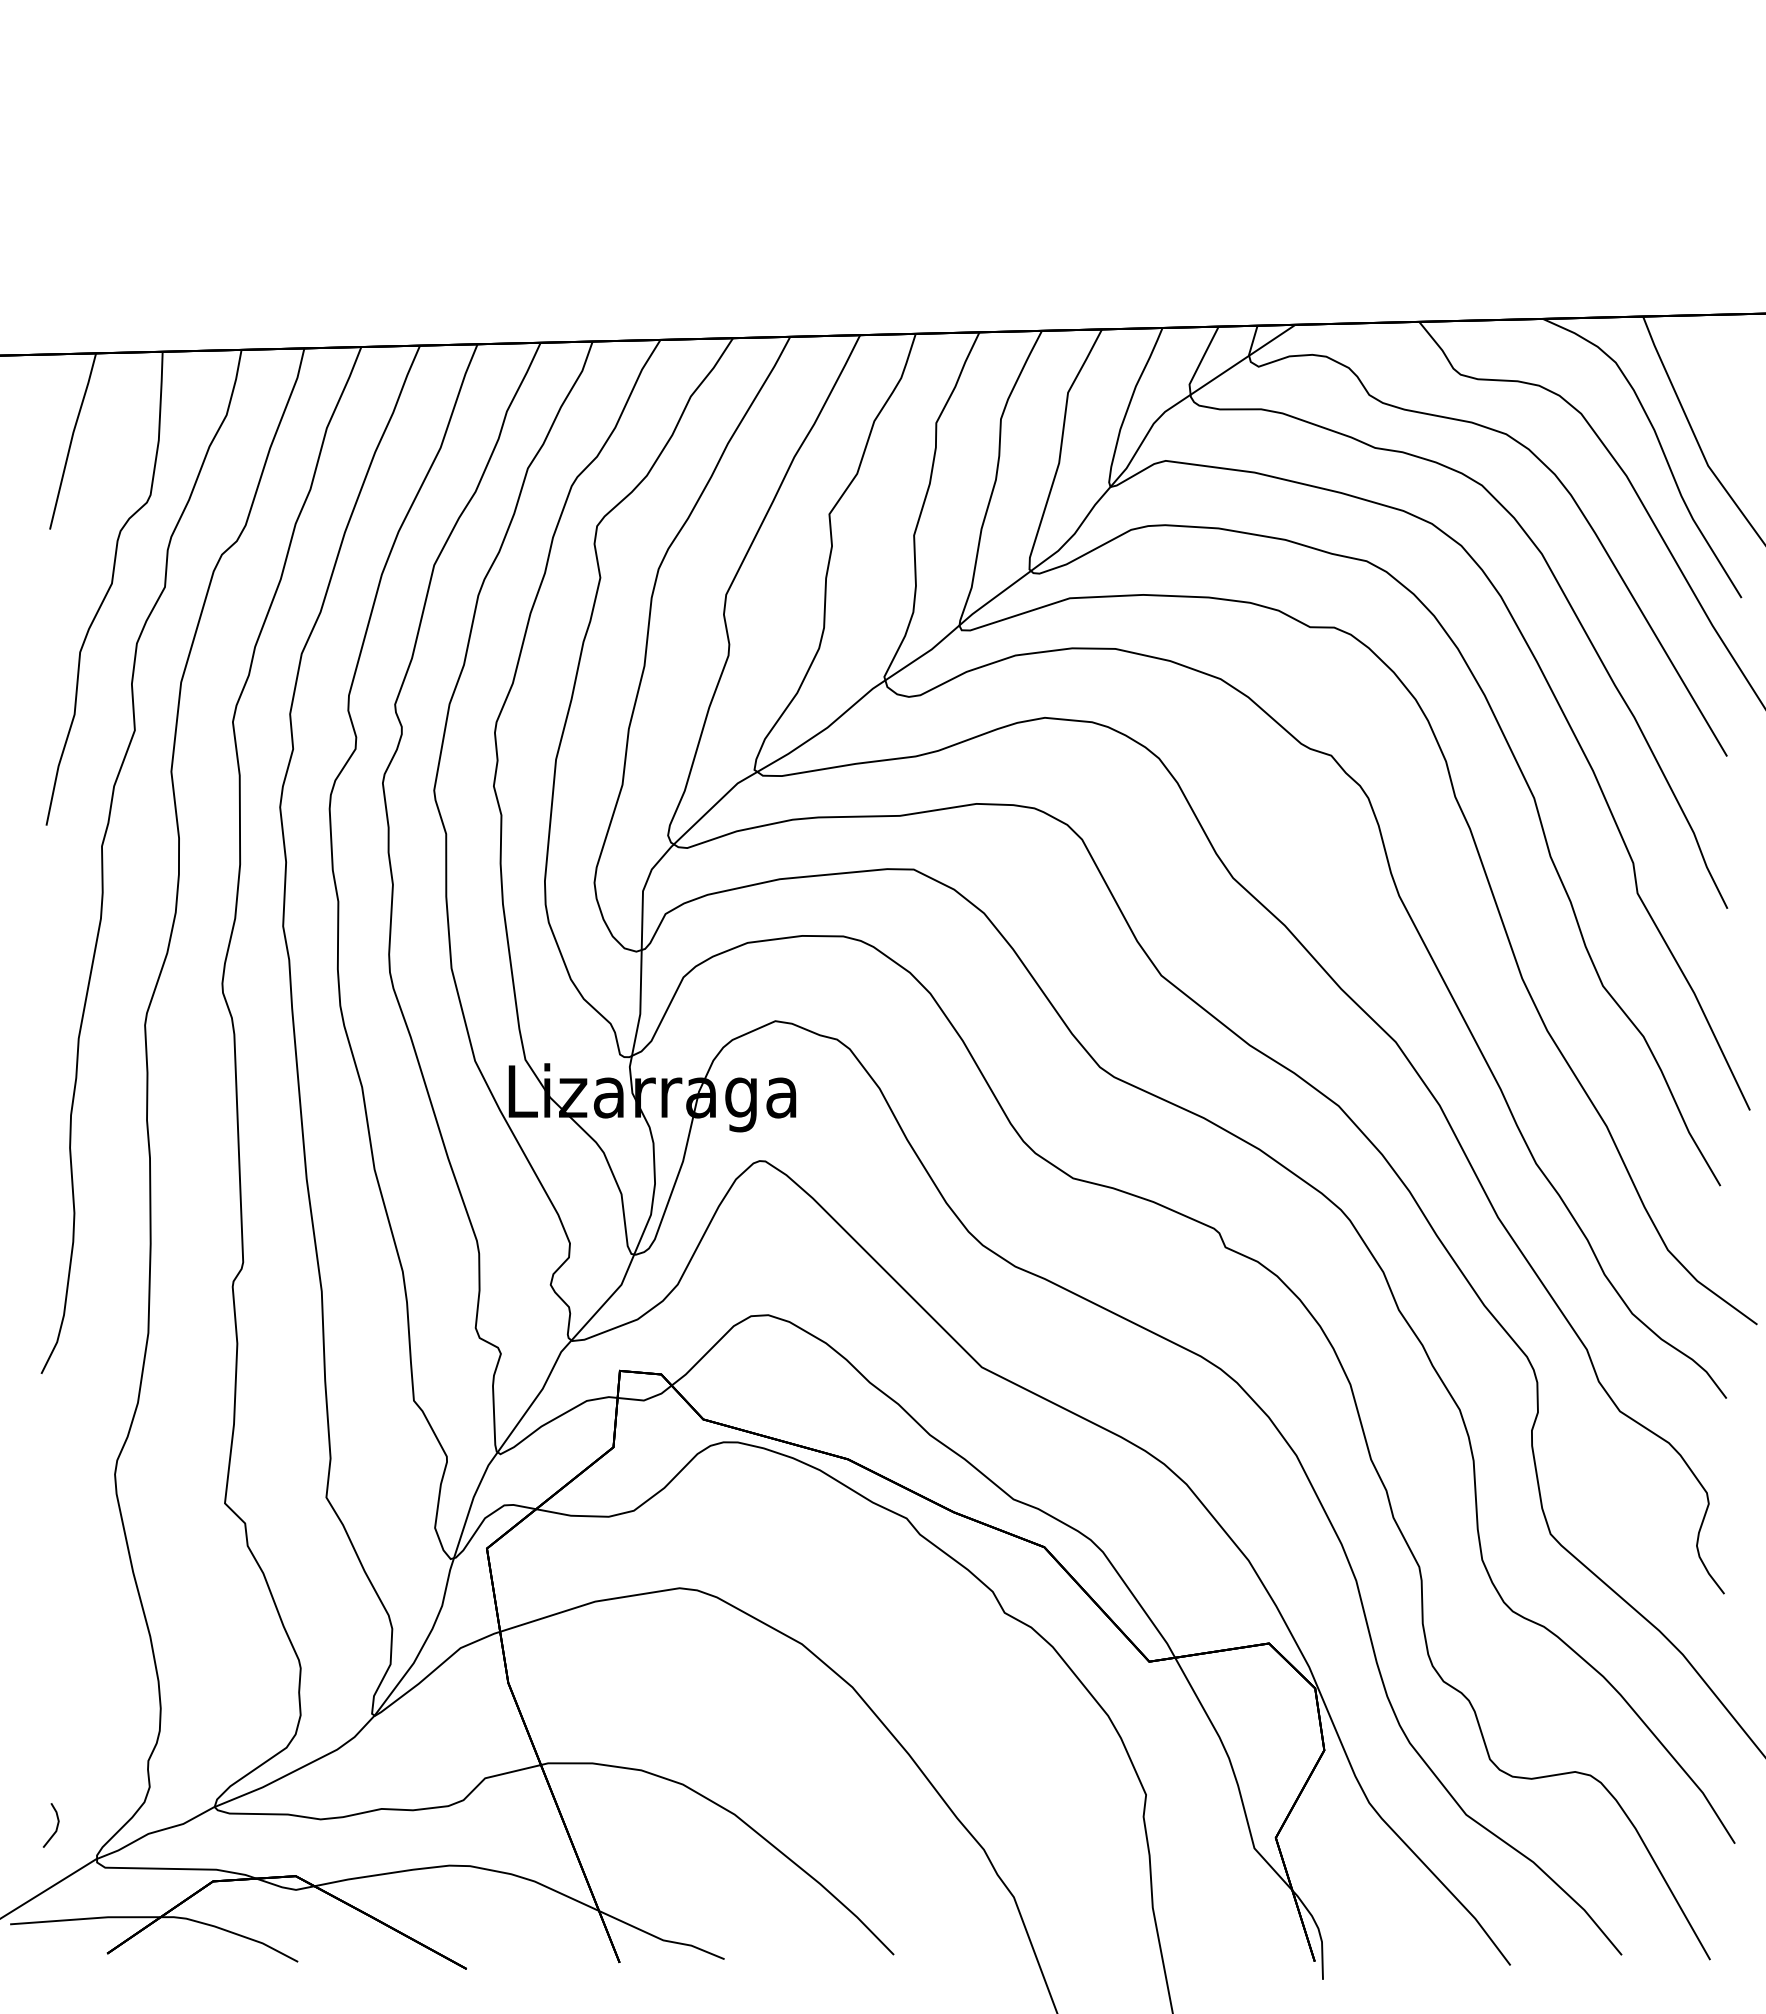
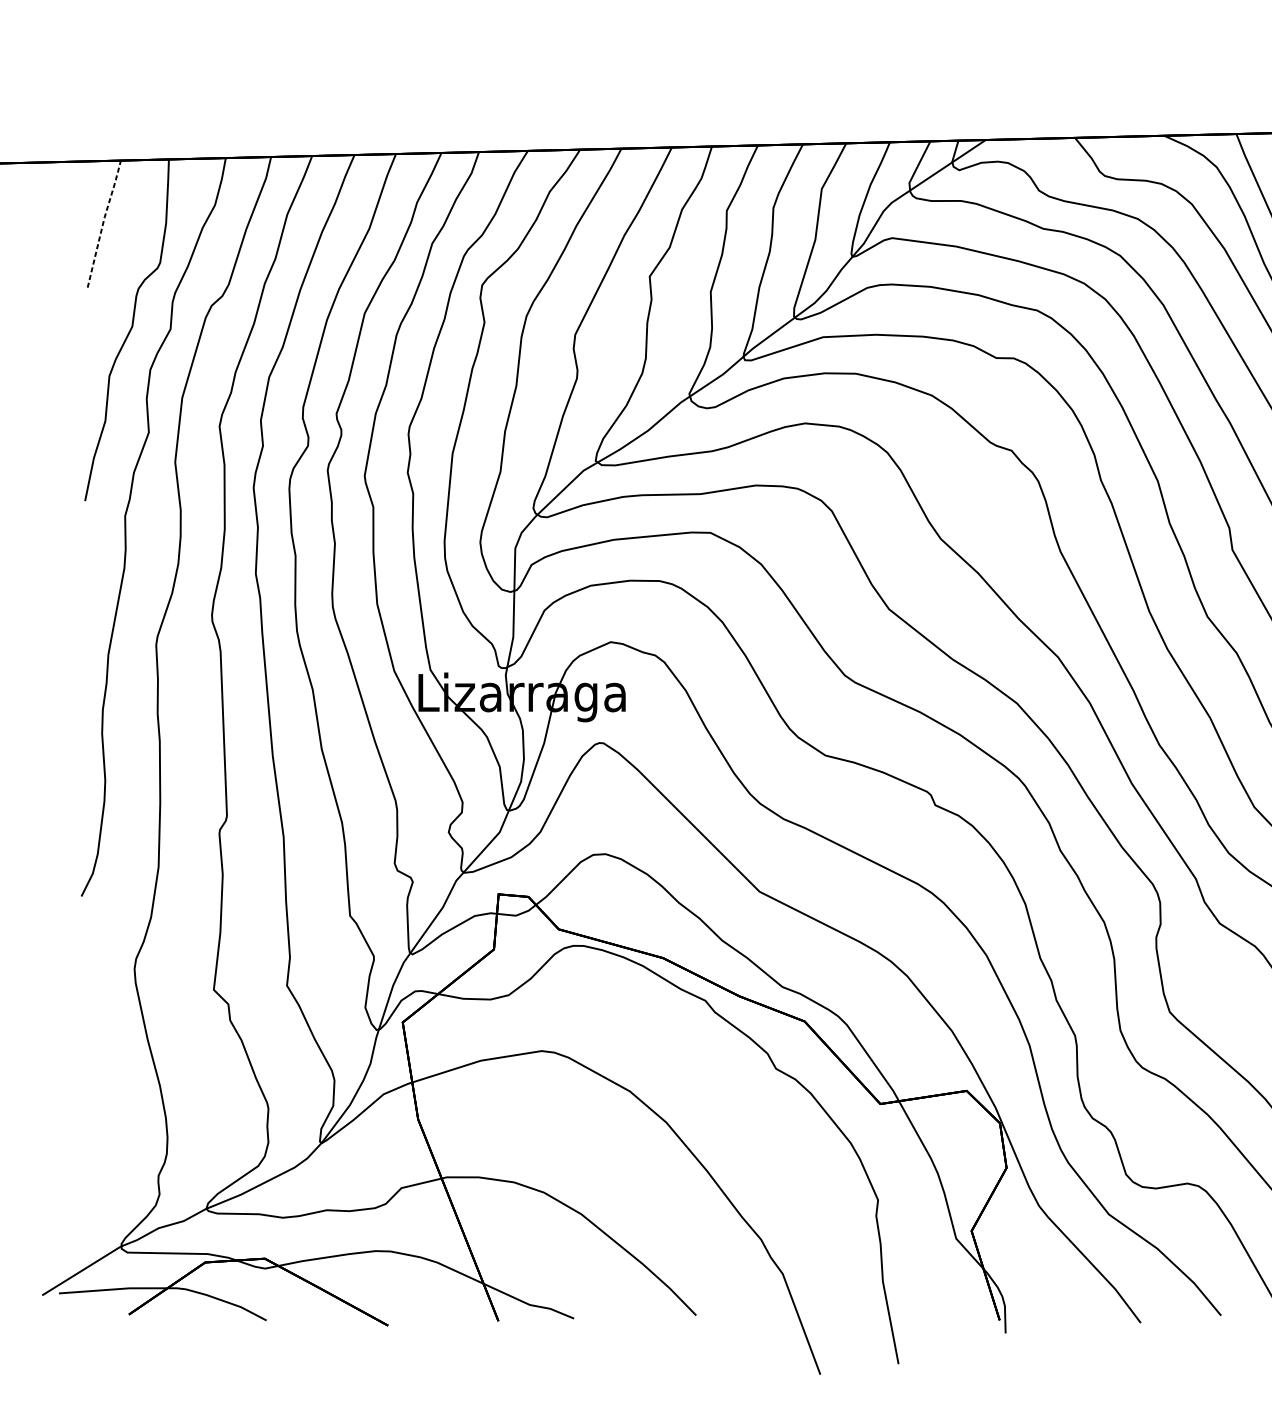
line: (71, 439) -> (103, 222), solid -> dashed
line: (56, 1825) -> (92, 1222), removed

